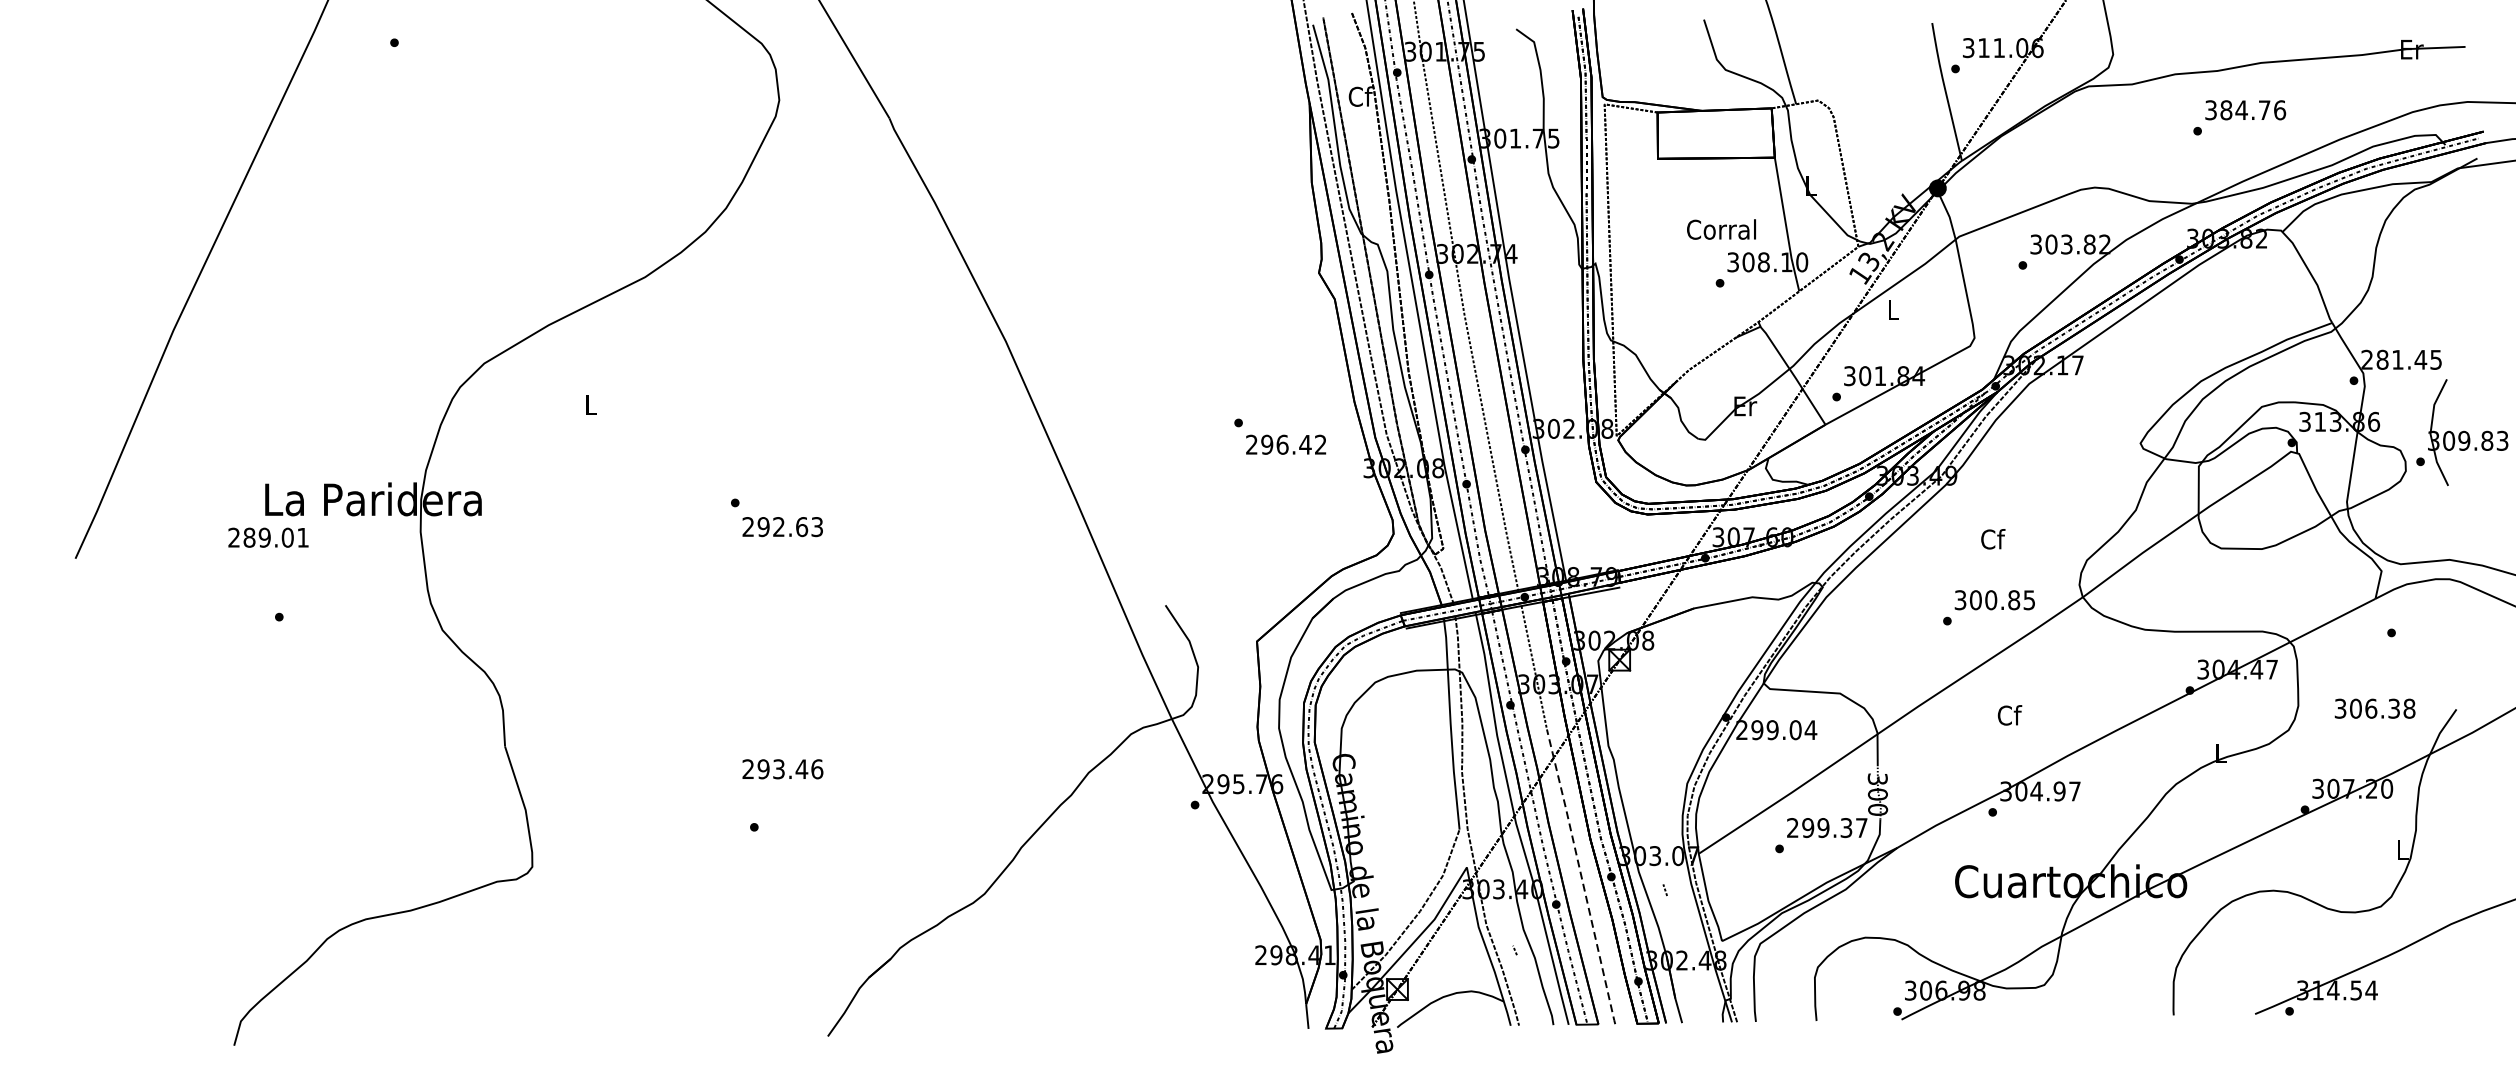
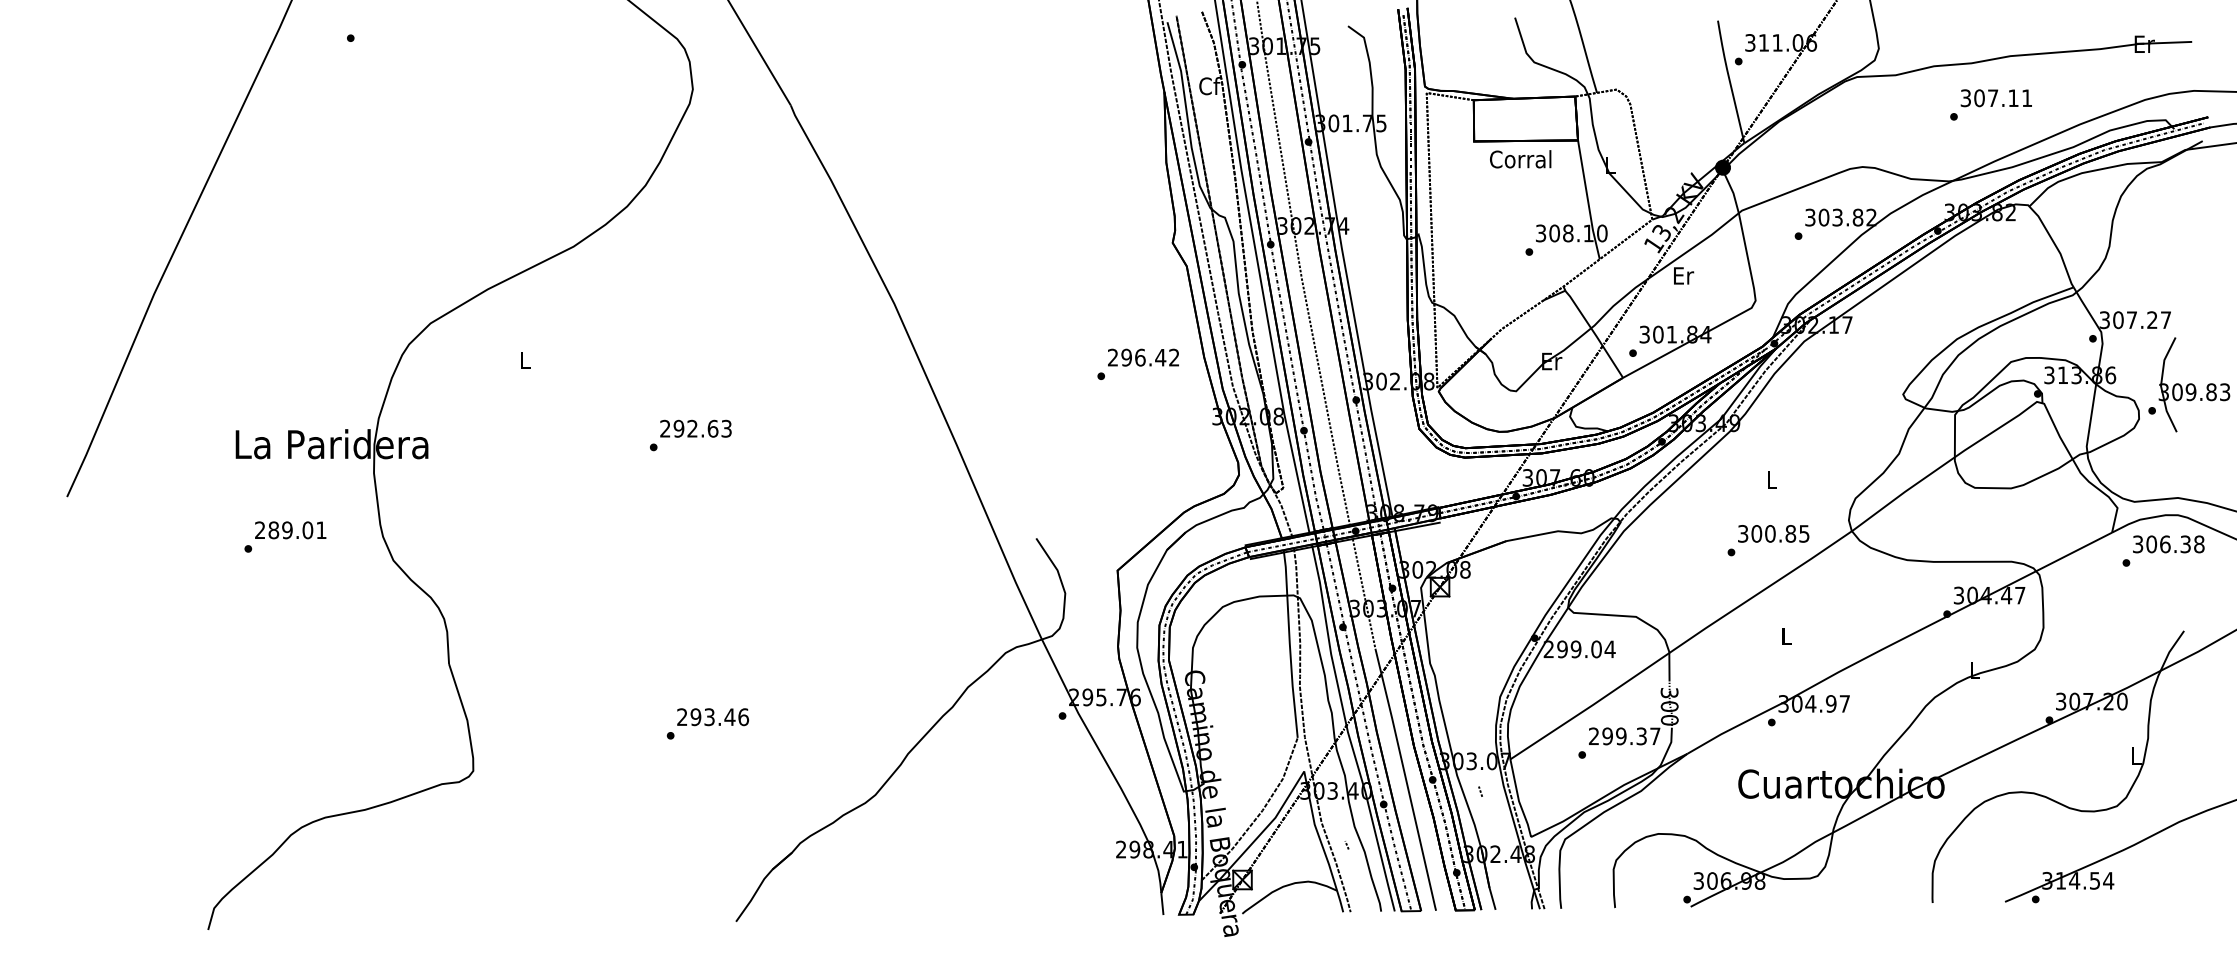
text: (2253, 110) -> (2003, 98), 384.76 -> 307.11
text: (1721, 229) -> (1520, 159), moved
text: (1894, 309) -> (1684, 275), L -> Er
text: (2400, 360) -> (2134, 320), 281.45 -> 307.27
text: (1286, 444) -> (1143, 357), moved
text: (782, 526) -> (695, 428), moved
text: (268, 537) -> (290, 530), moved
text: (1993, 539) -> (1772, 479), Cf -> L
text: (2374, 708) -> (2168, 544), moved
text: (2009, 715) -> (1786, 636), Cf -> L
text: (783, 769) -> (713, 717), moved
line: (1581, 876) -> (1406, 779), dashed -> solid

